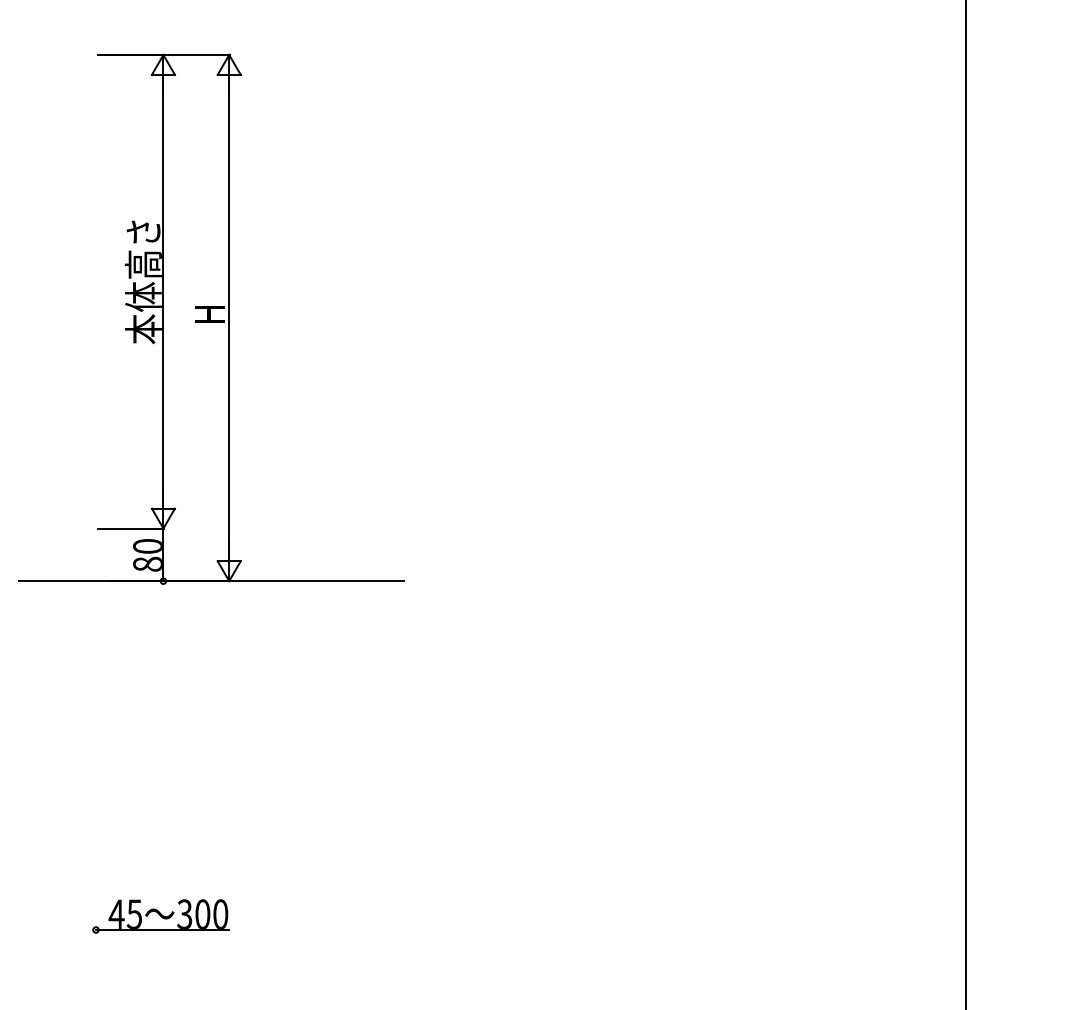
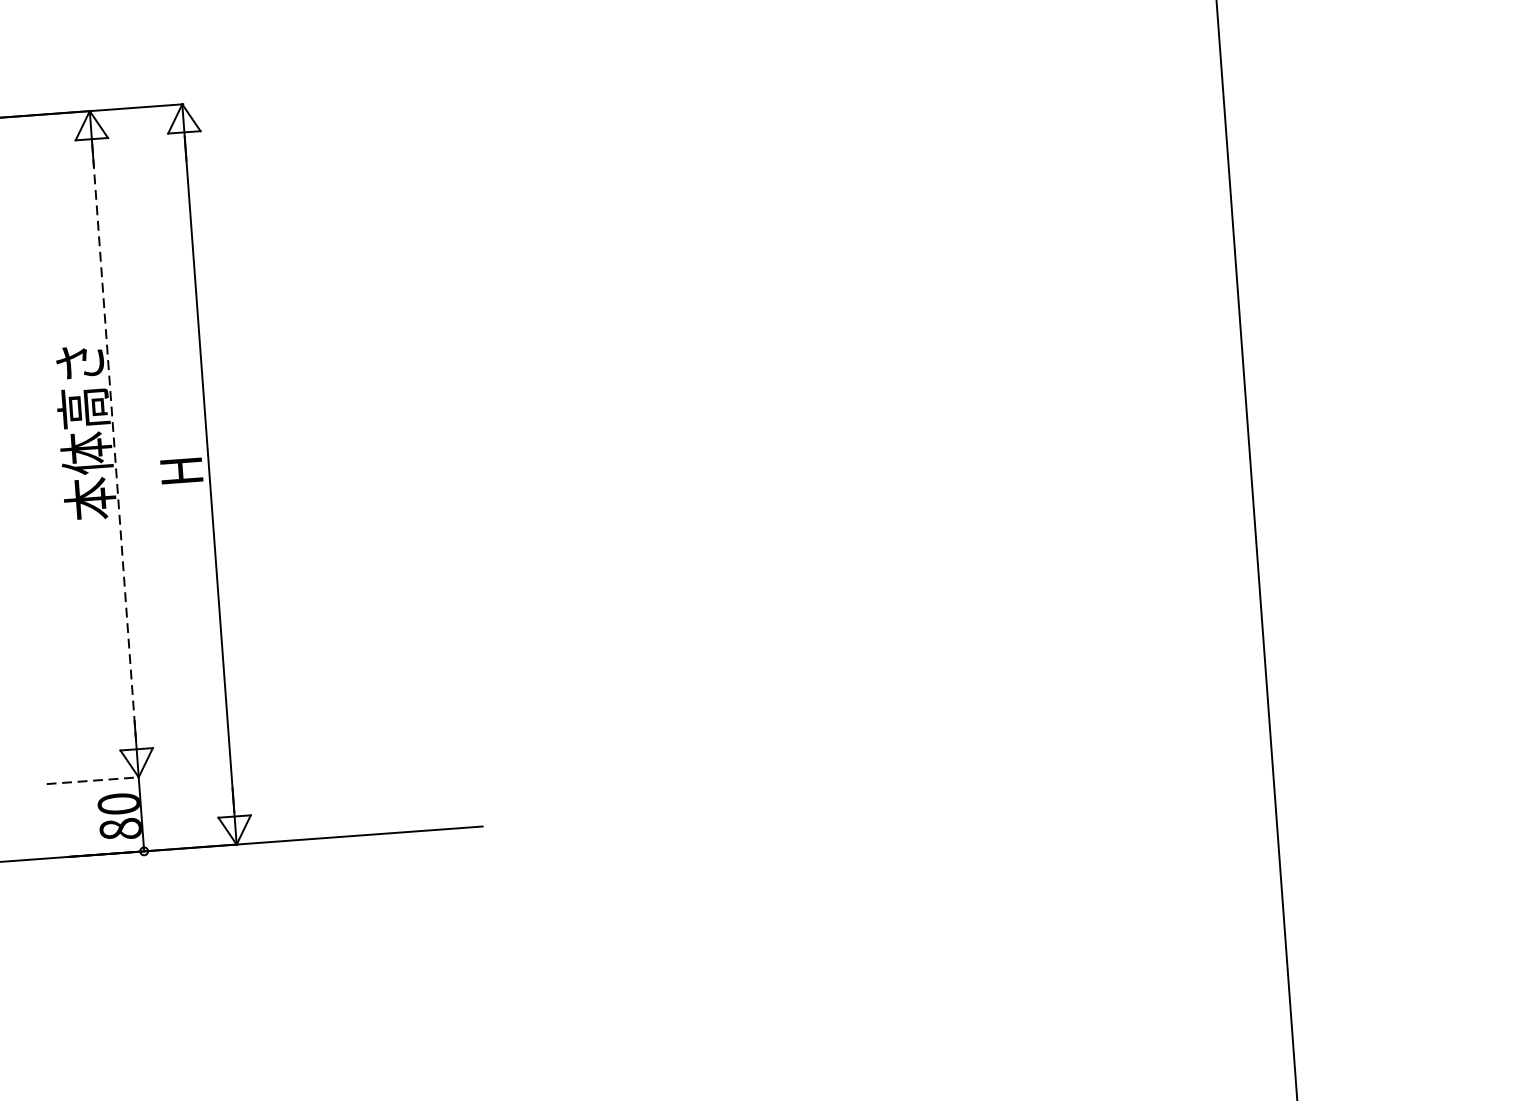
line: (163, 291) -> (114, 443), solid -> dashed
line: (131, 528) -> (93, 780), solid -> dashed

